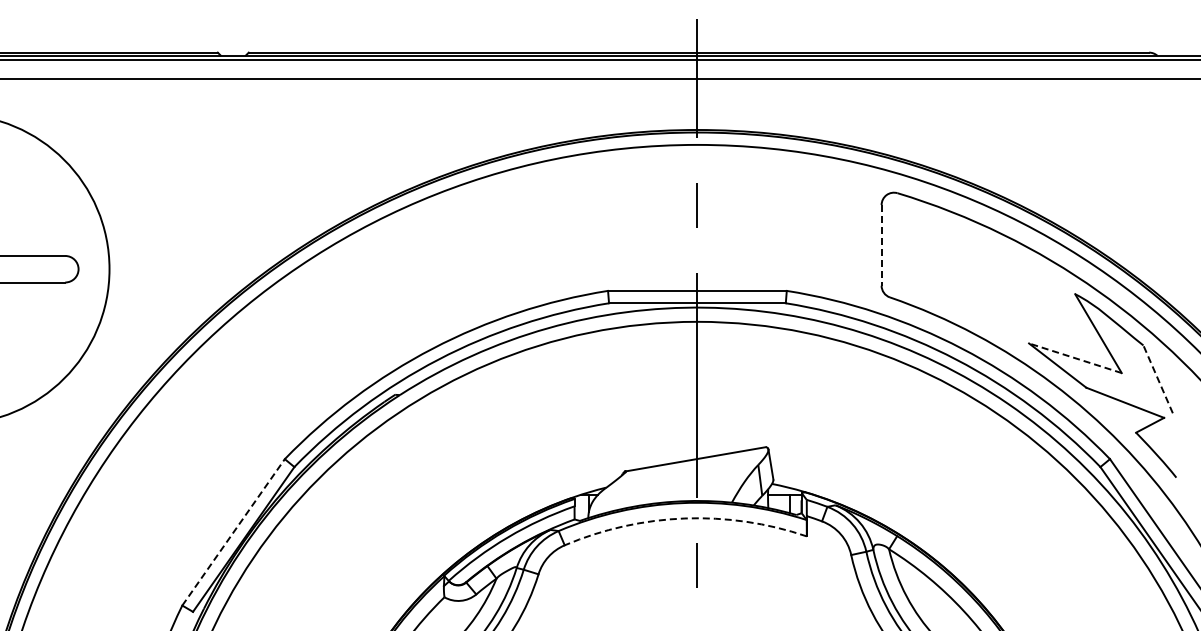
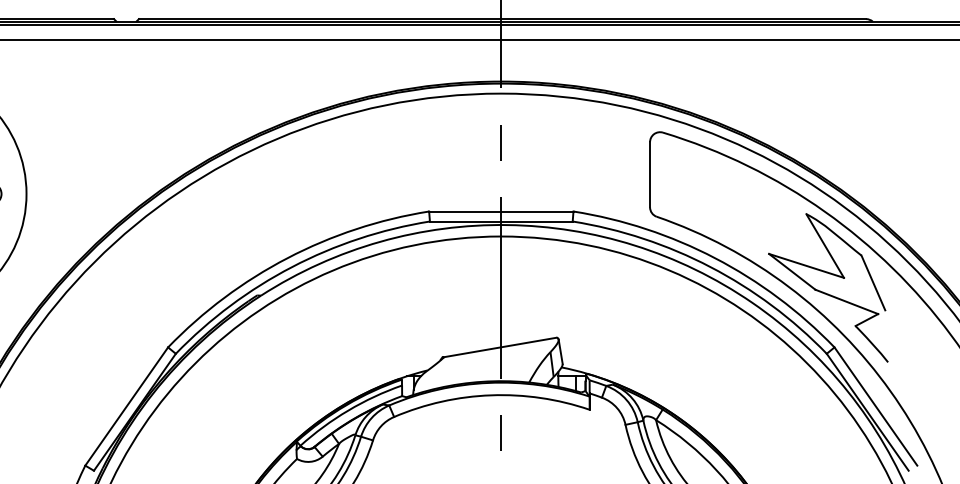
line: (881, 245) -> (649, 174), dashed -> solid
line: (1075, 358) -> (806, 266), dashed -> solid
line: (1158, 379) -> (873, 283), dashed -> solid
arc: (684, 518) -> (490, 395), dashed -> solid
line: (233, 531) -> (126, 405), dashed -> solid

